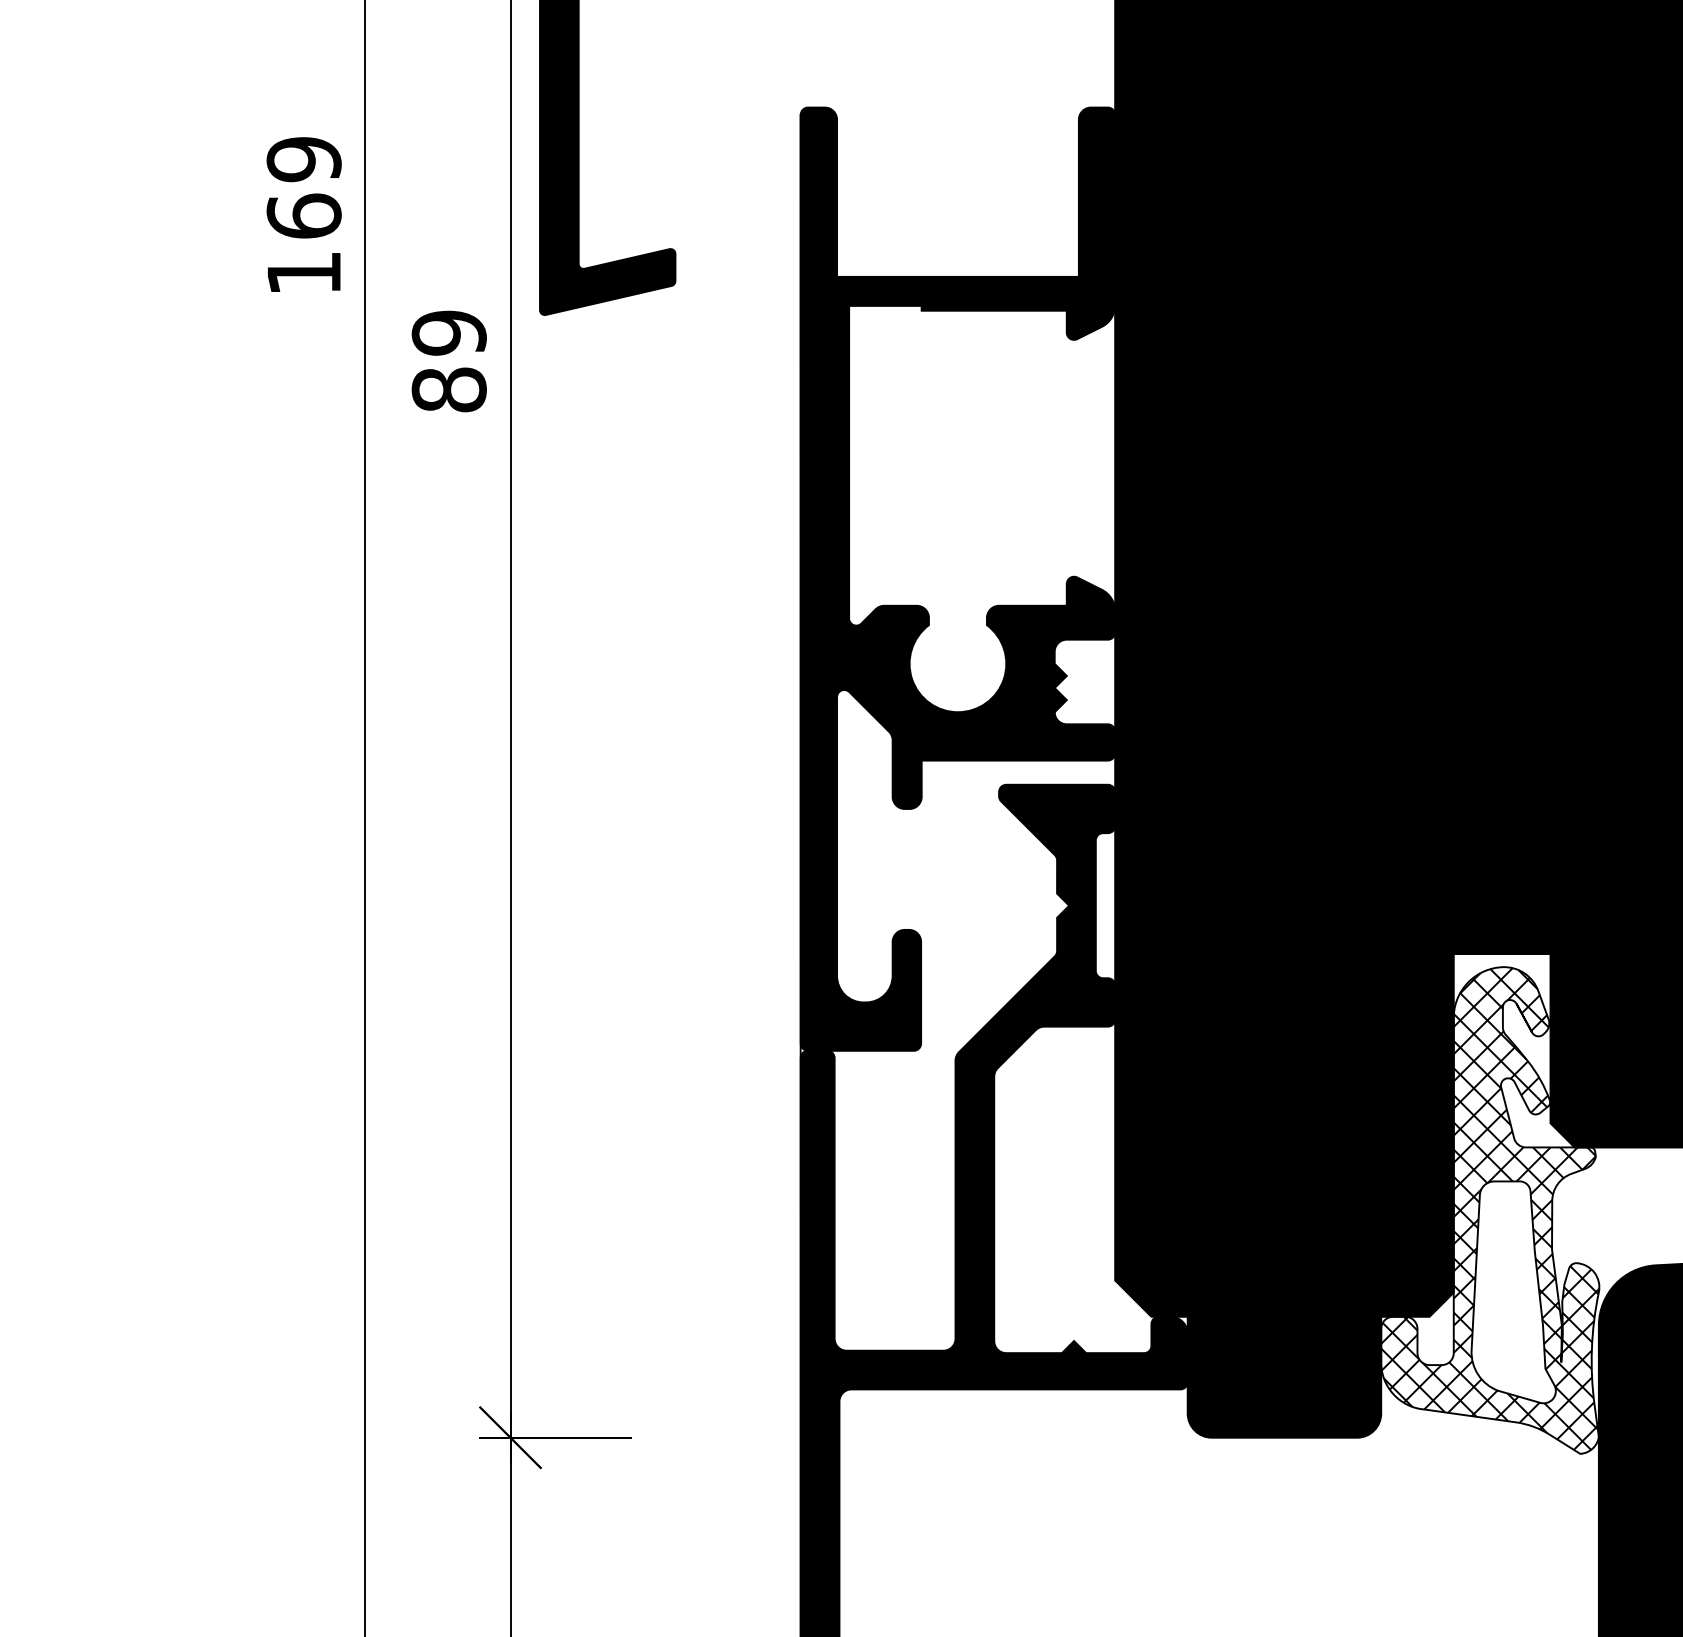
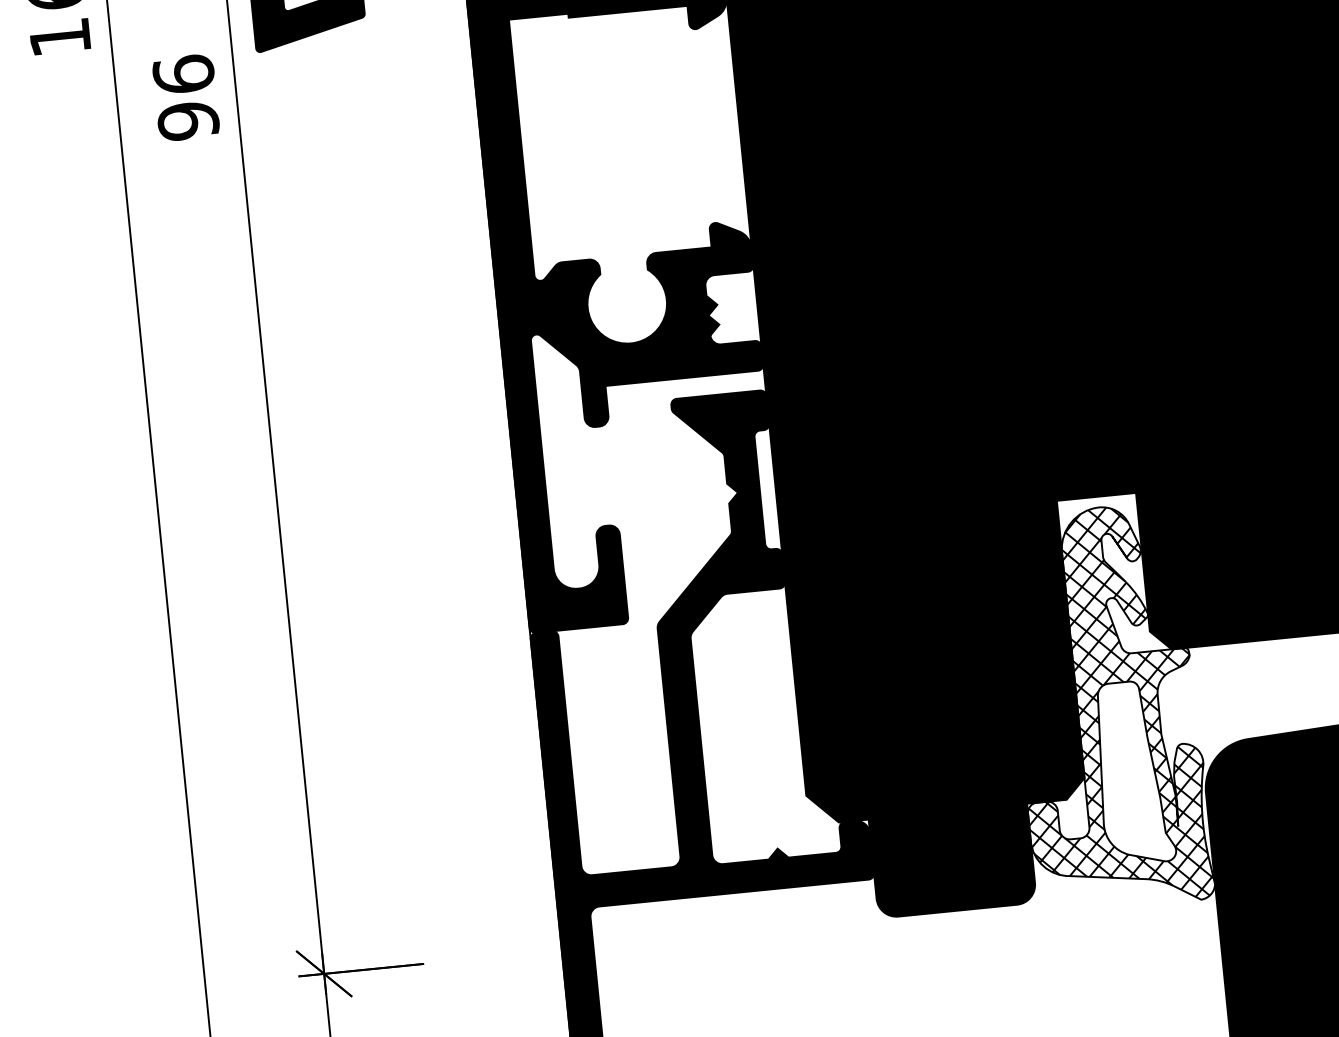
text: (448, 361) -> (185, 97), 89 -> 96

